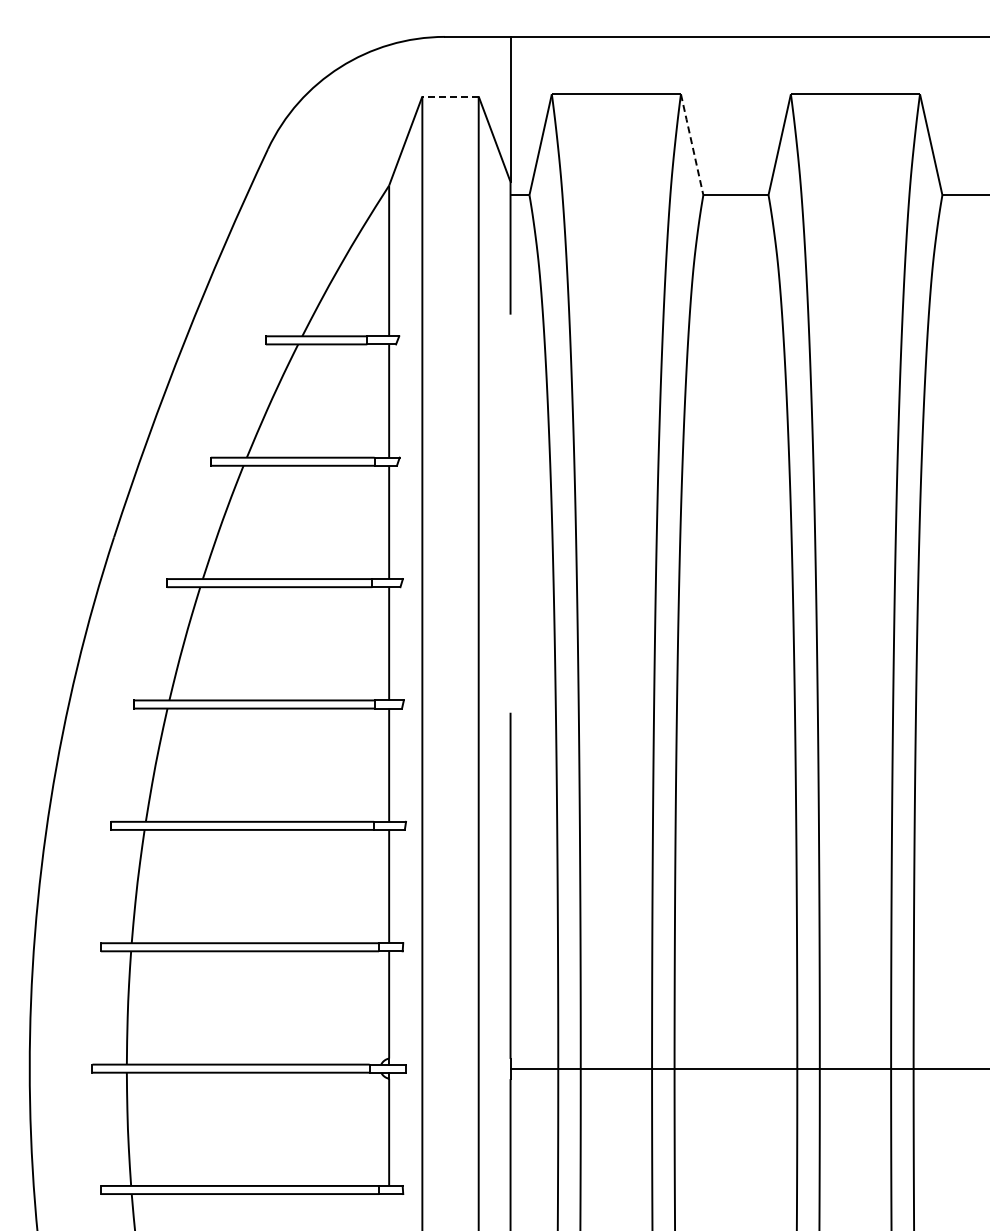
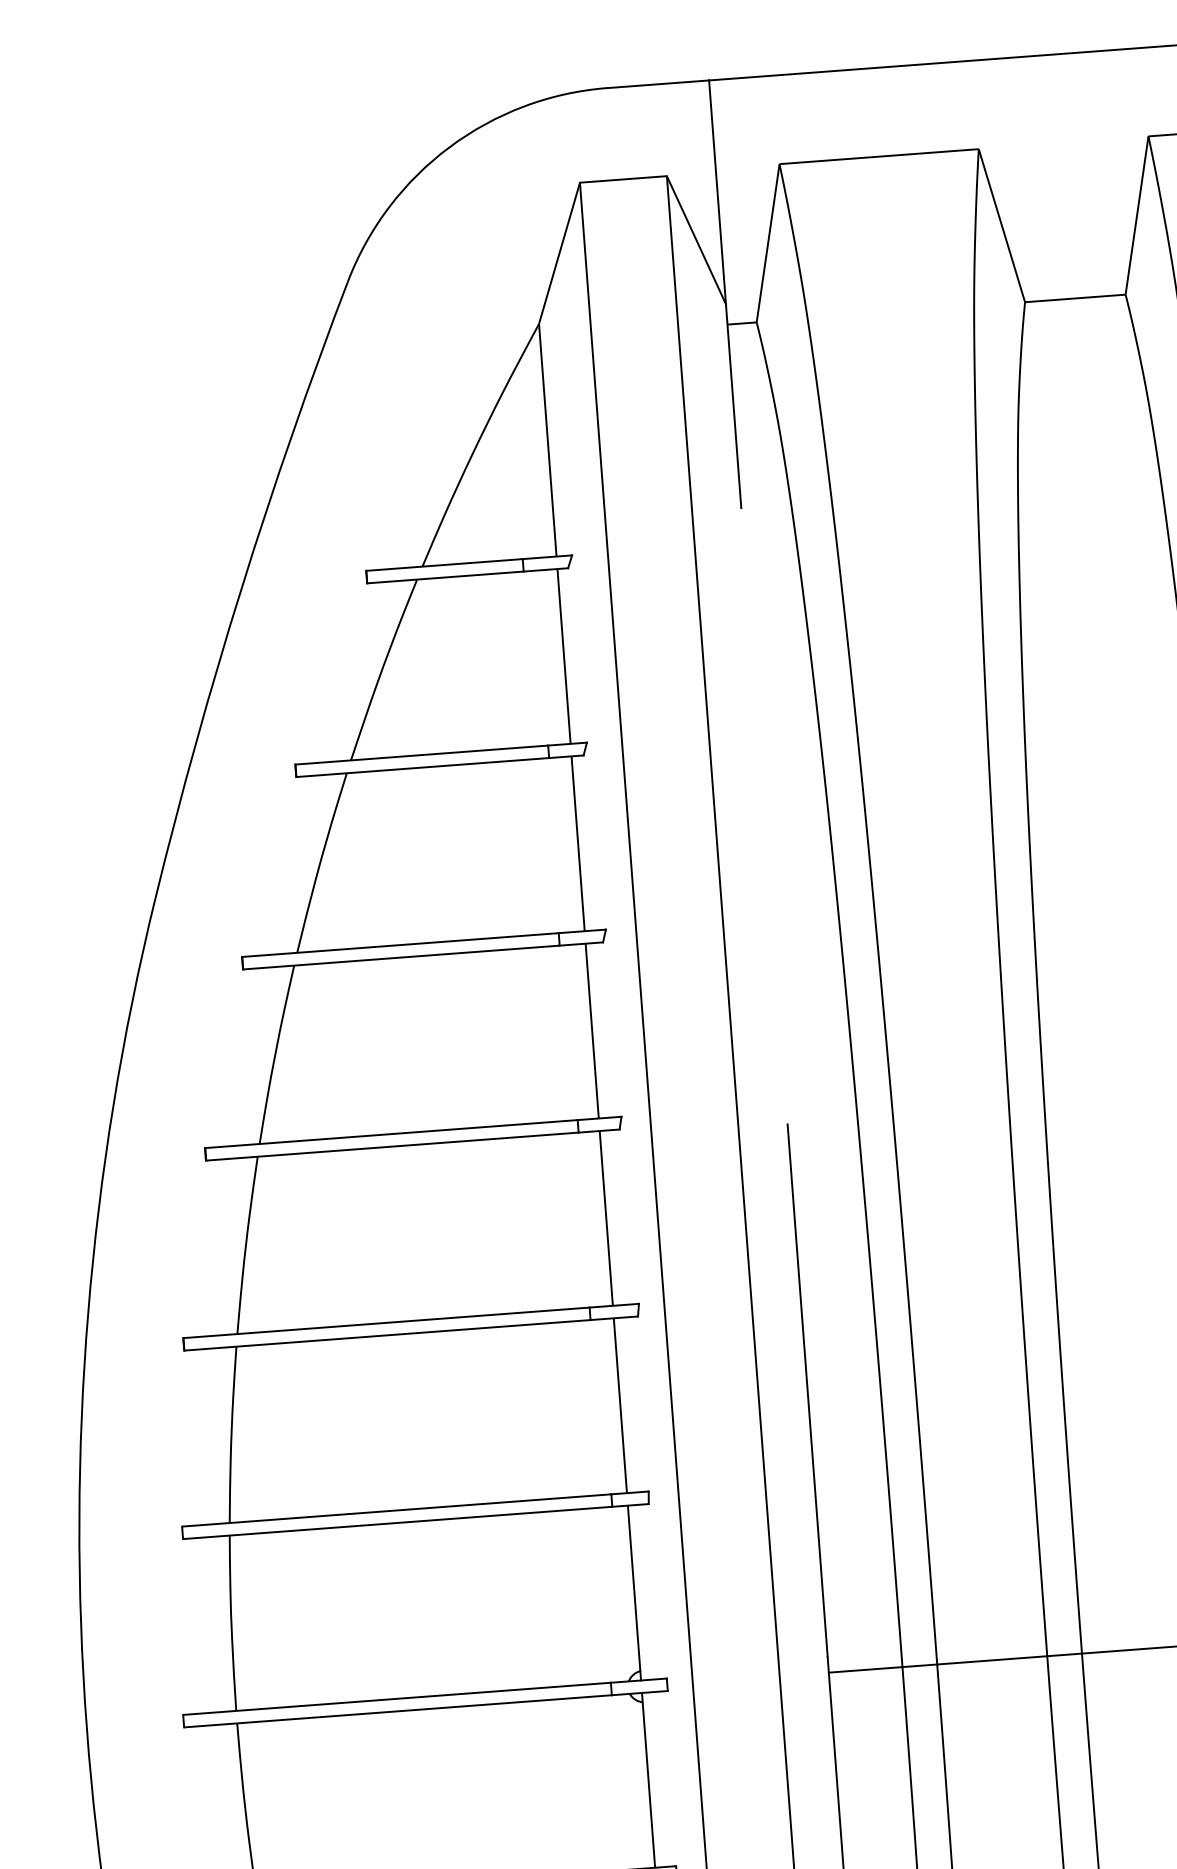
line: (450, 96) -> (623, 179), dashed -> solid
line: (692, 144) -> (1002, 225), dashed -> solid

